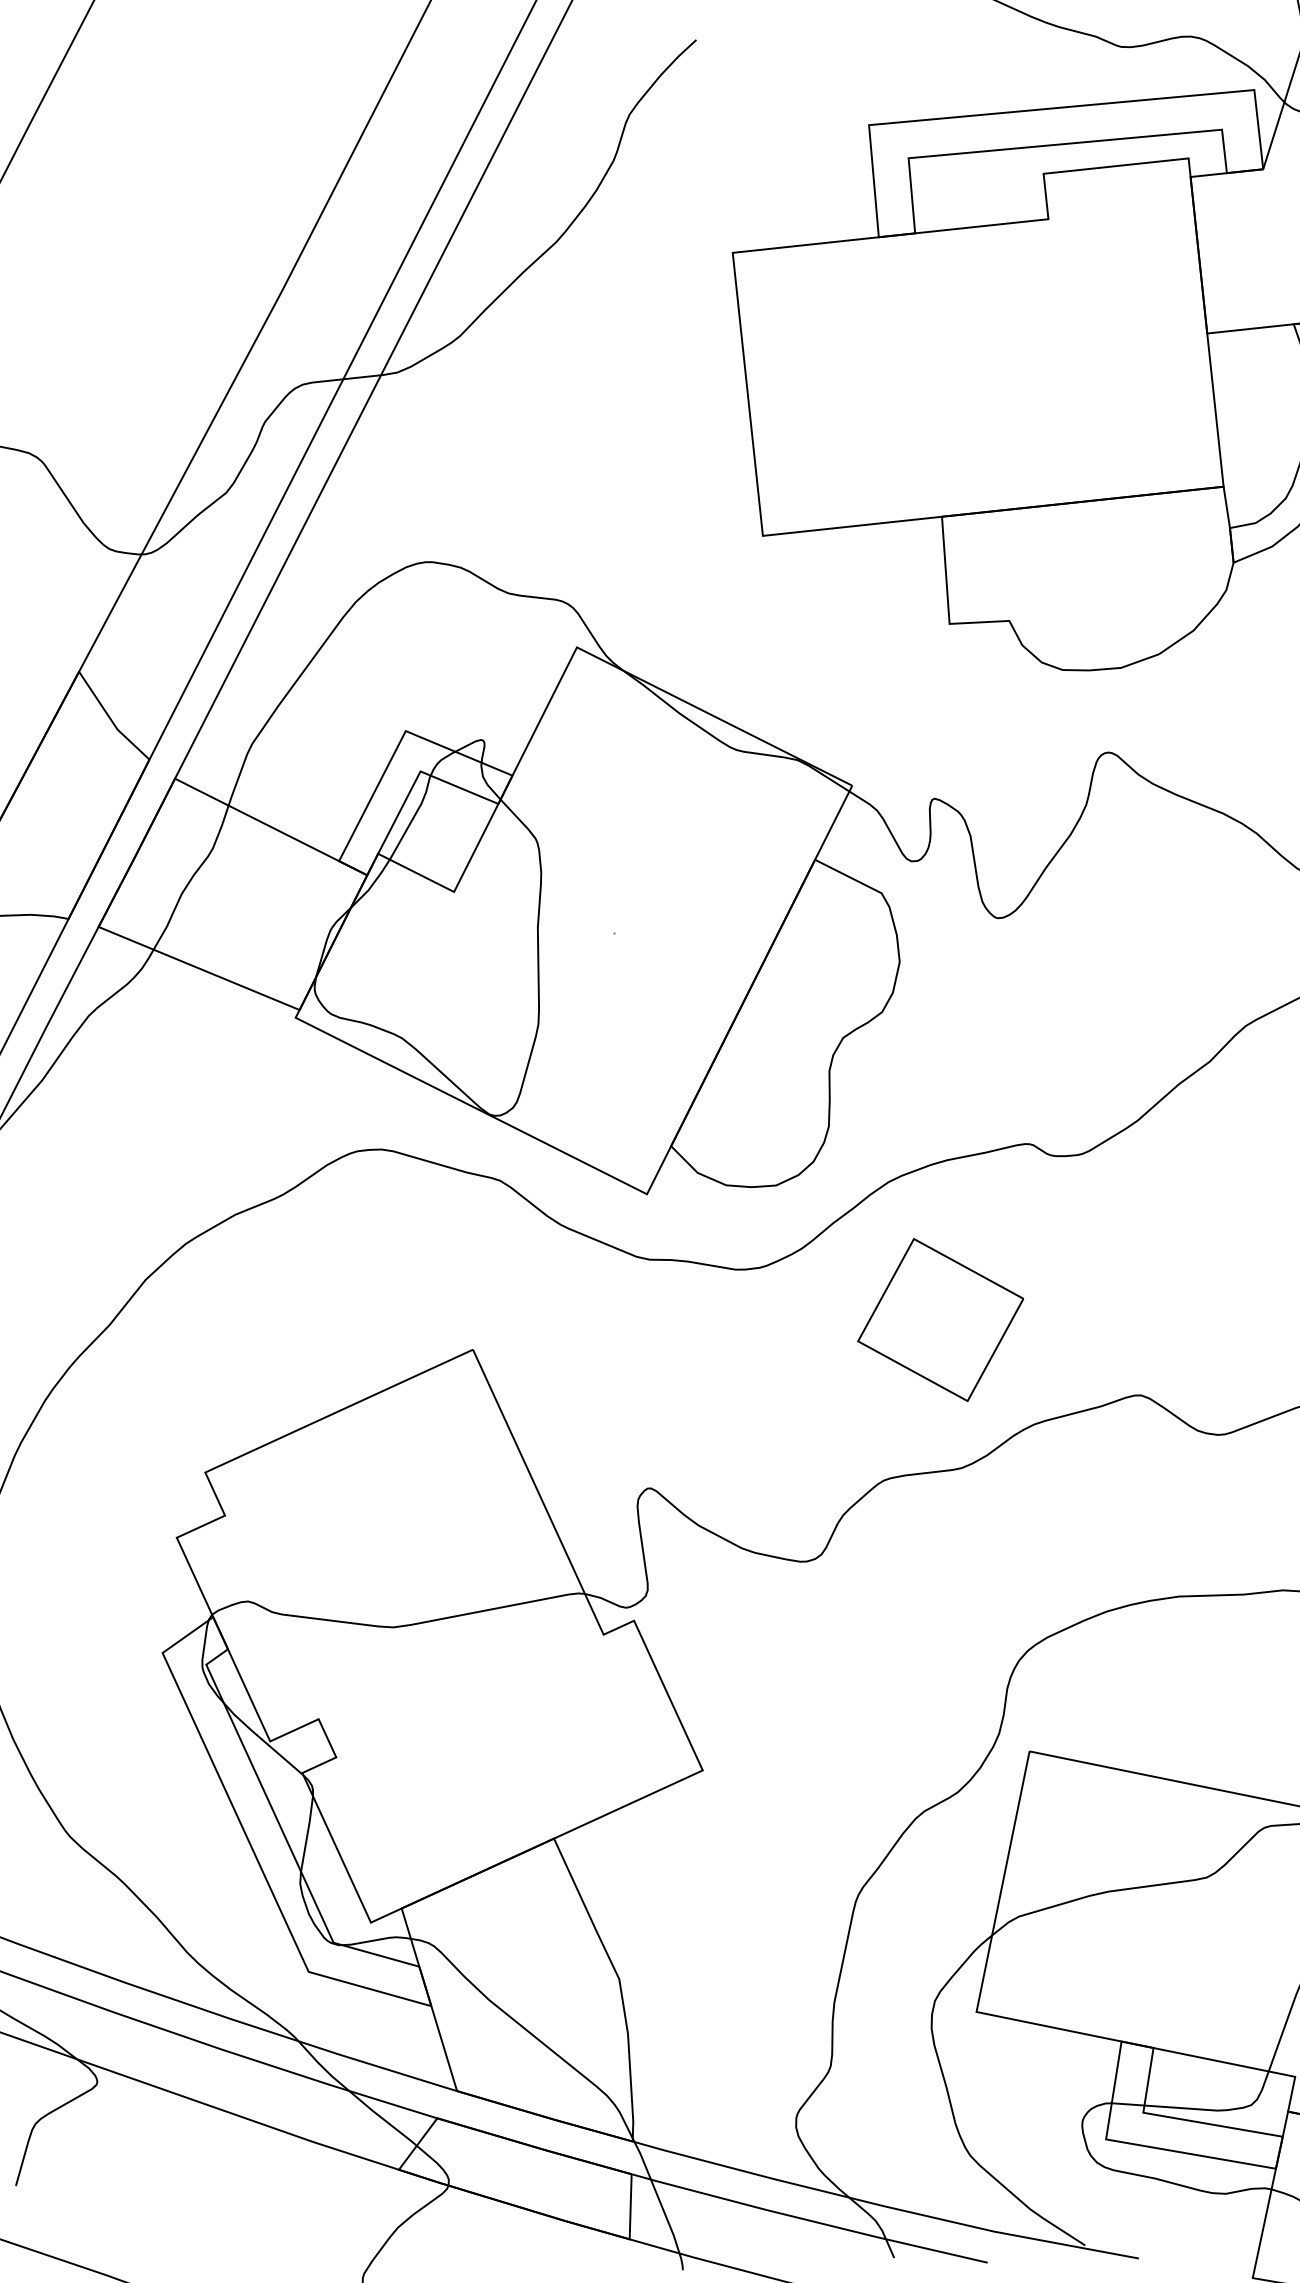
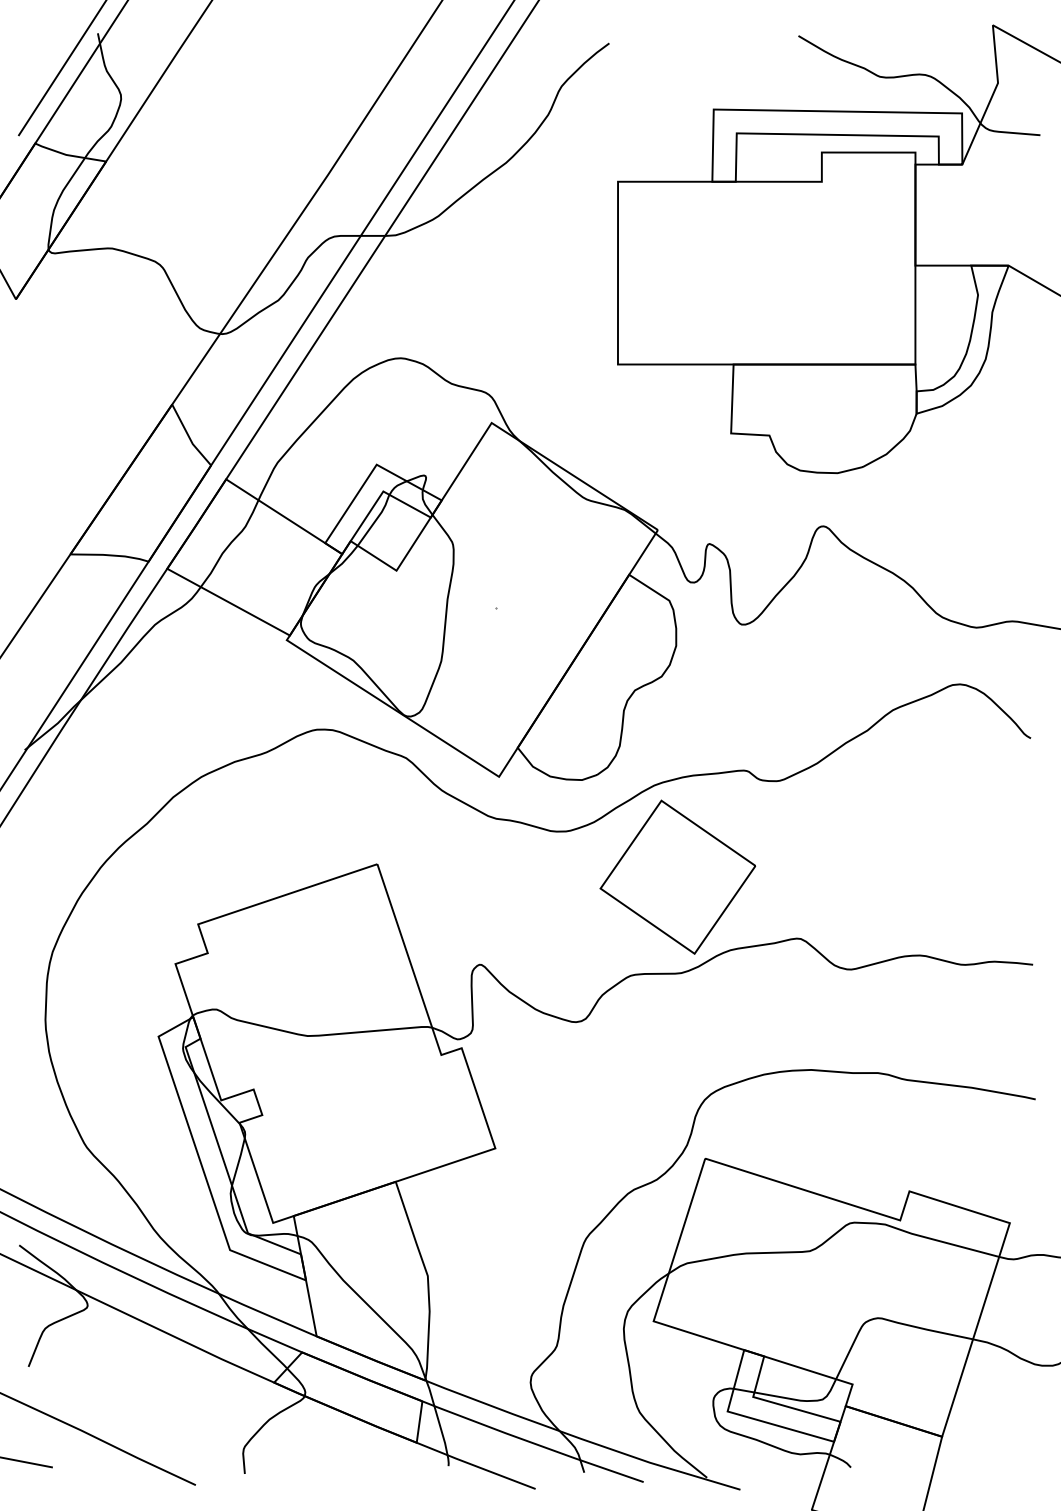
part: (939, 1319) -> (677, 876), size x1.43

